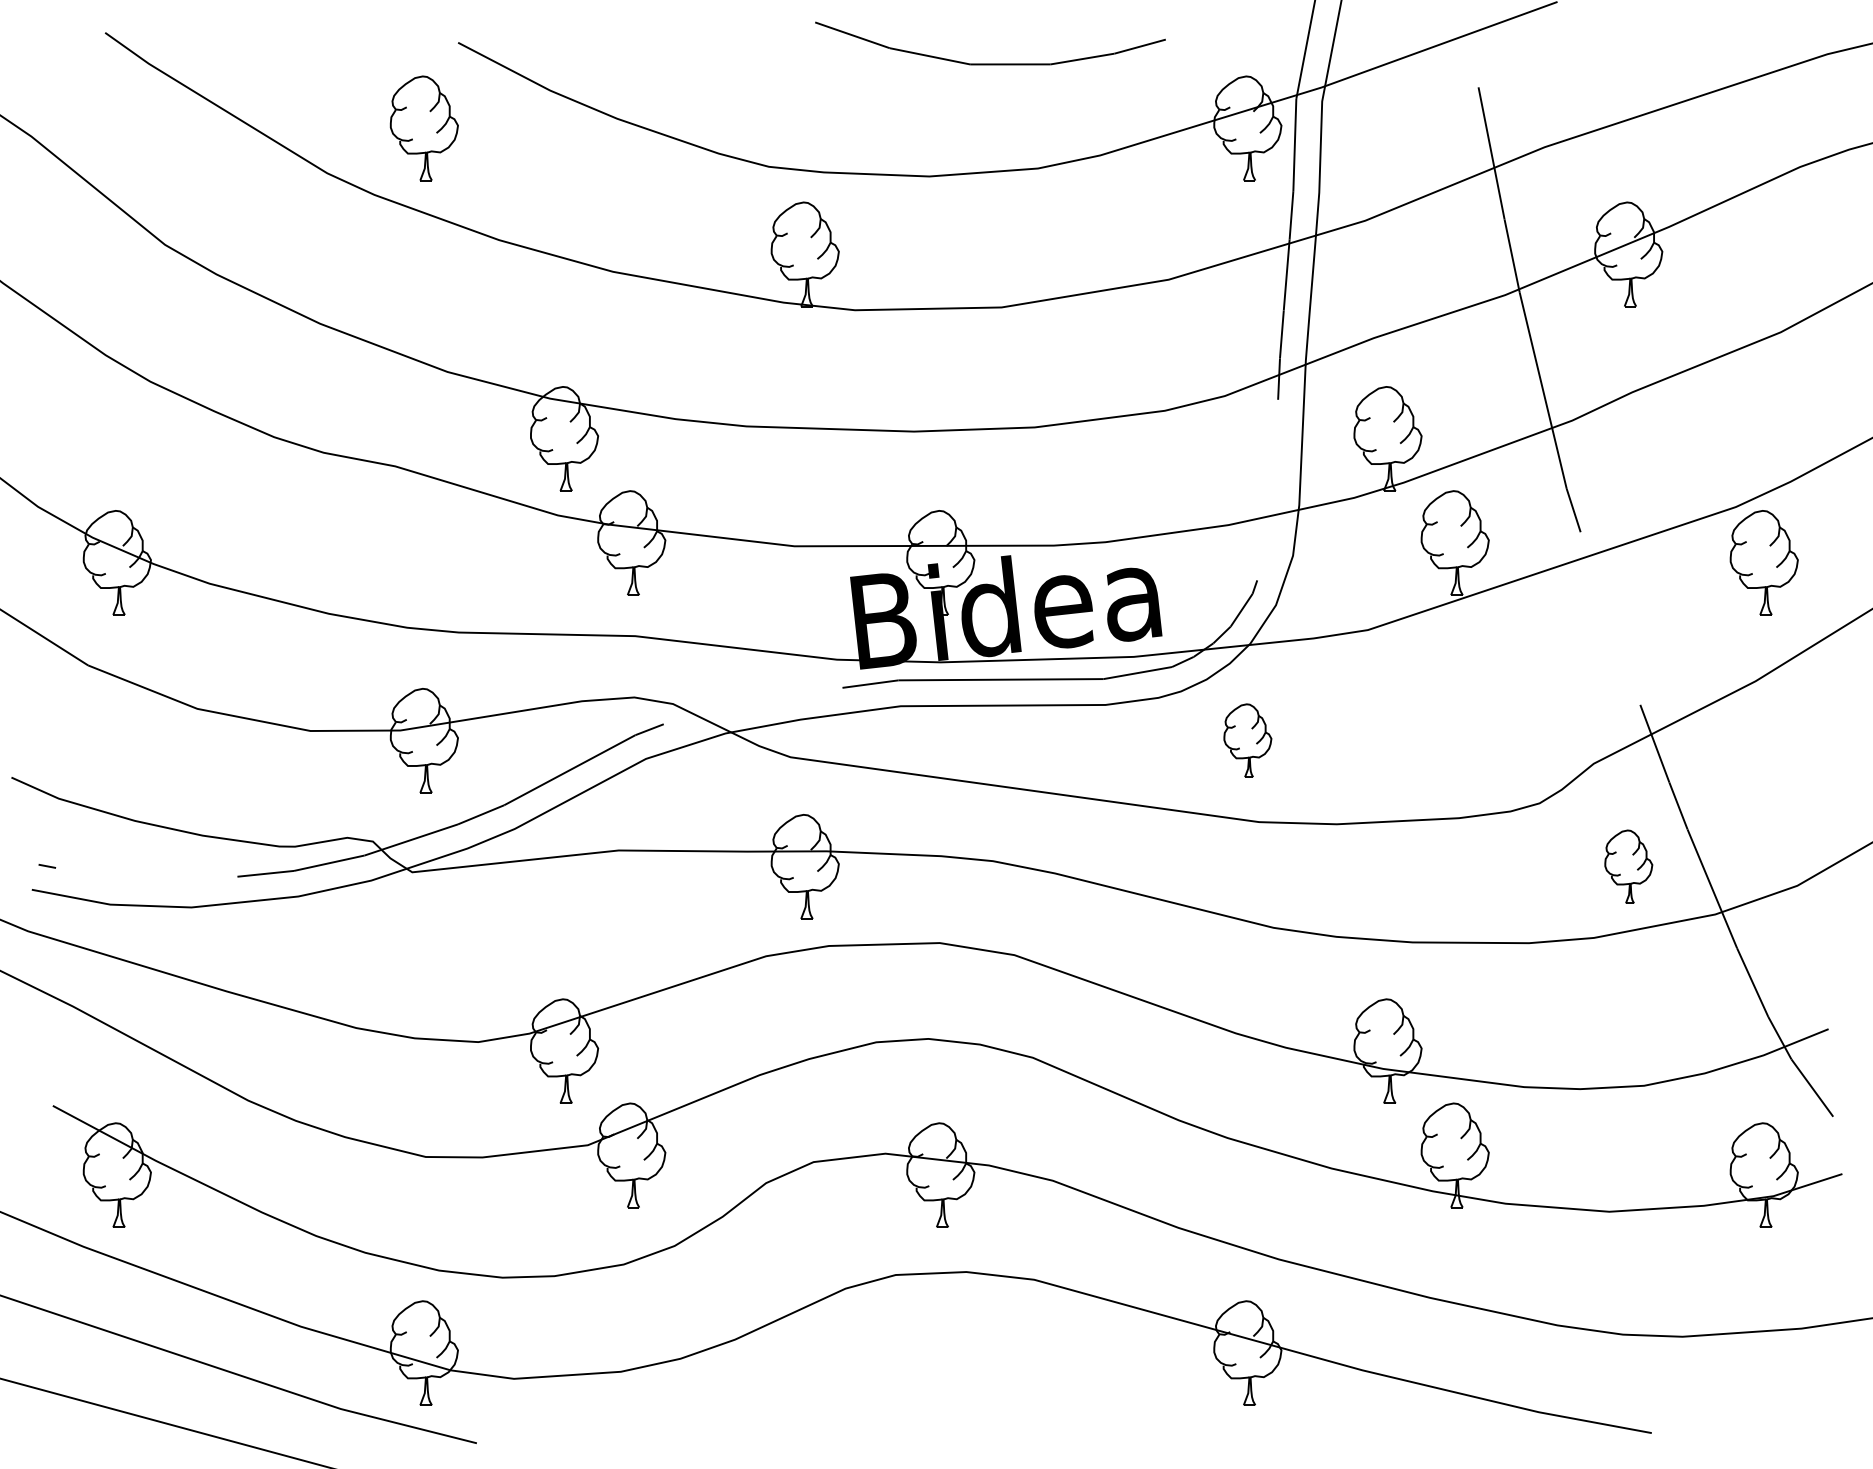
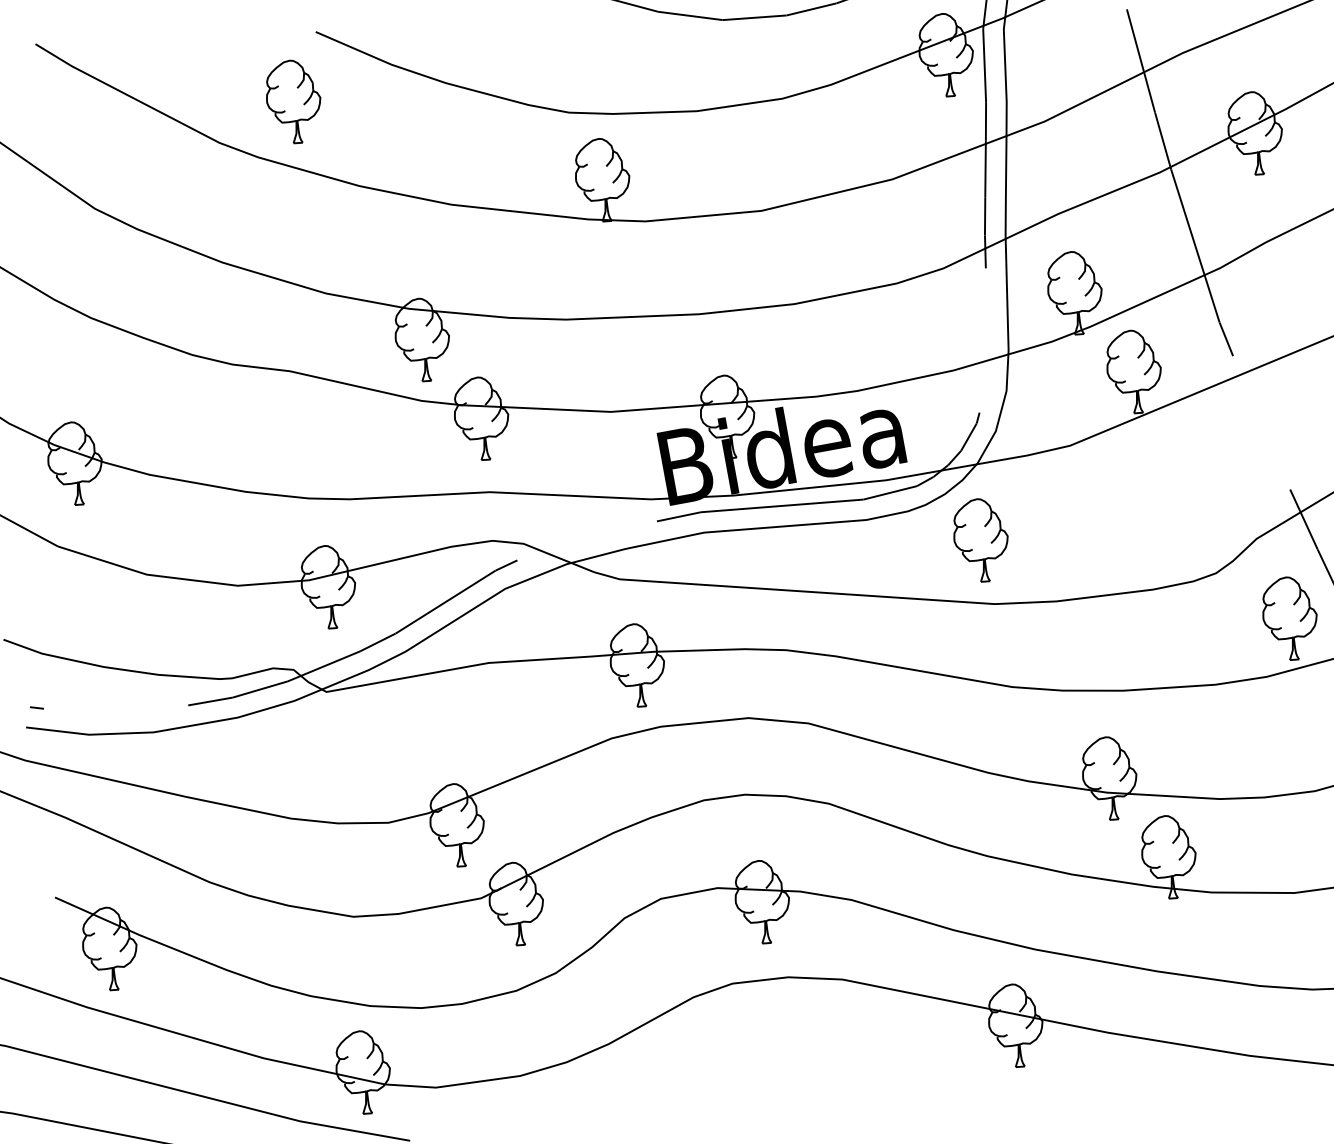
part: (1247, 740) -> (980, 540), size x1.43
part: (1628, 866) -> (1290, 618), size x1.43

